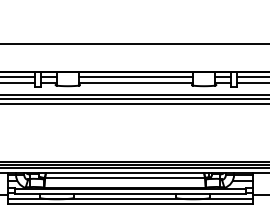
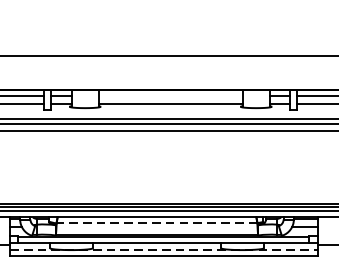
line: (135, 76) -> (170, 95), removed
line: (125, 177) -> (157, 222), solid -> dashed
line: (130, 199) -> (163, 250), solid -> dashed

